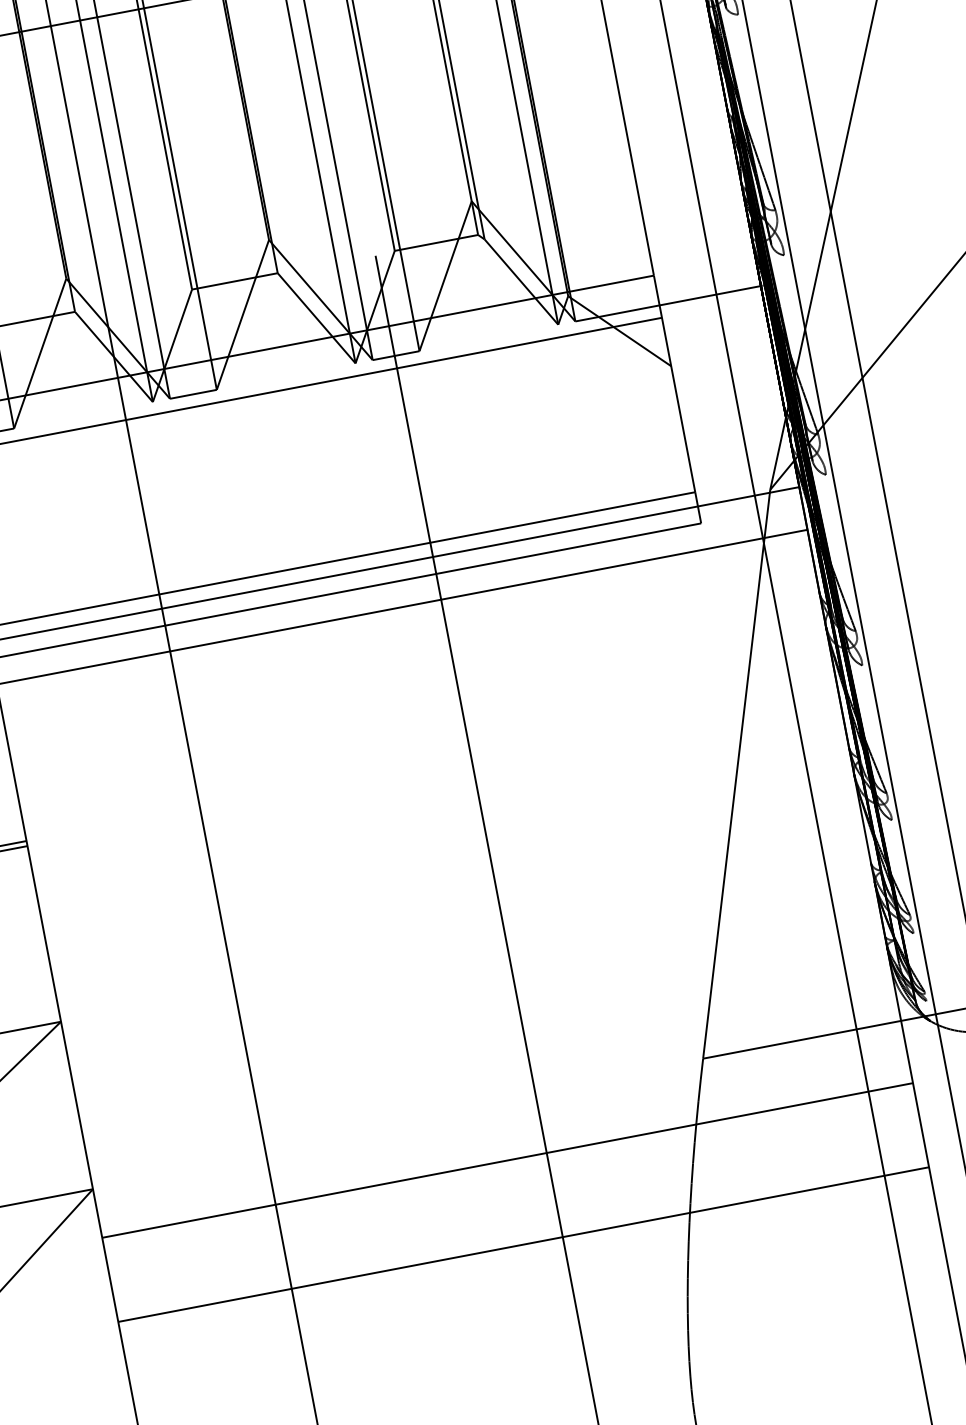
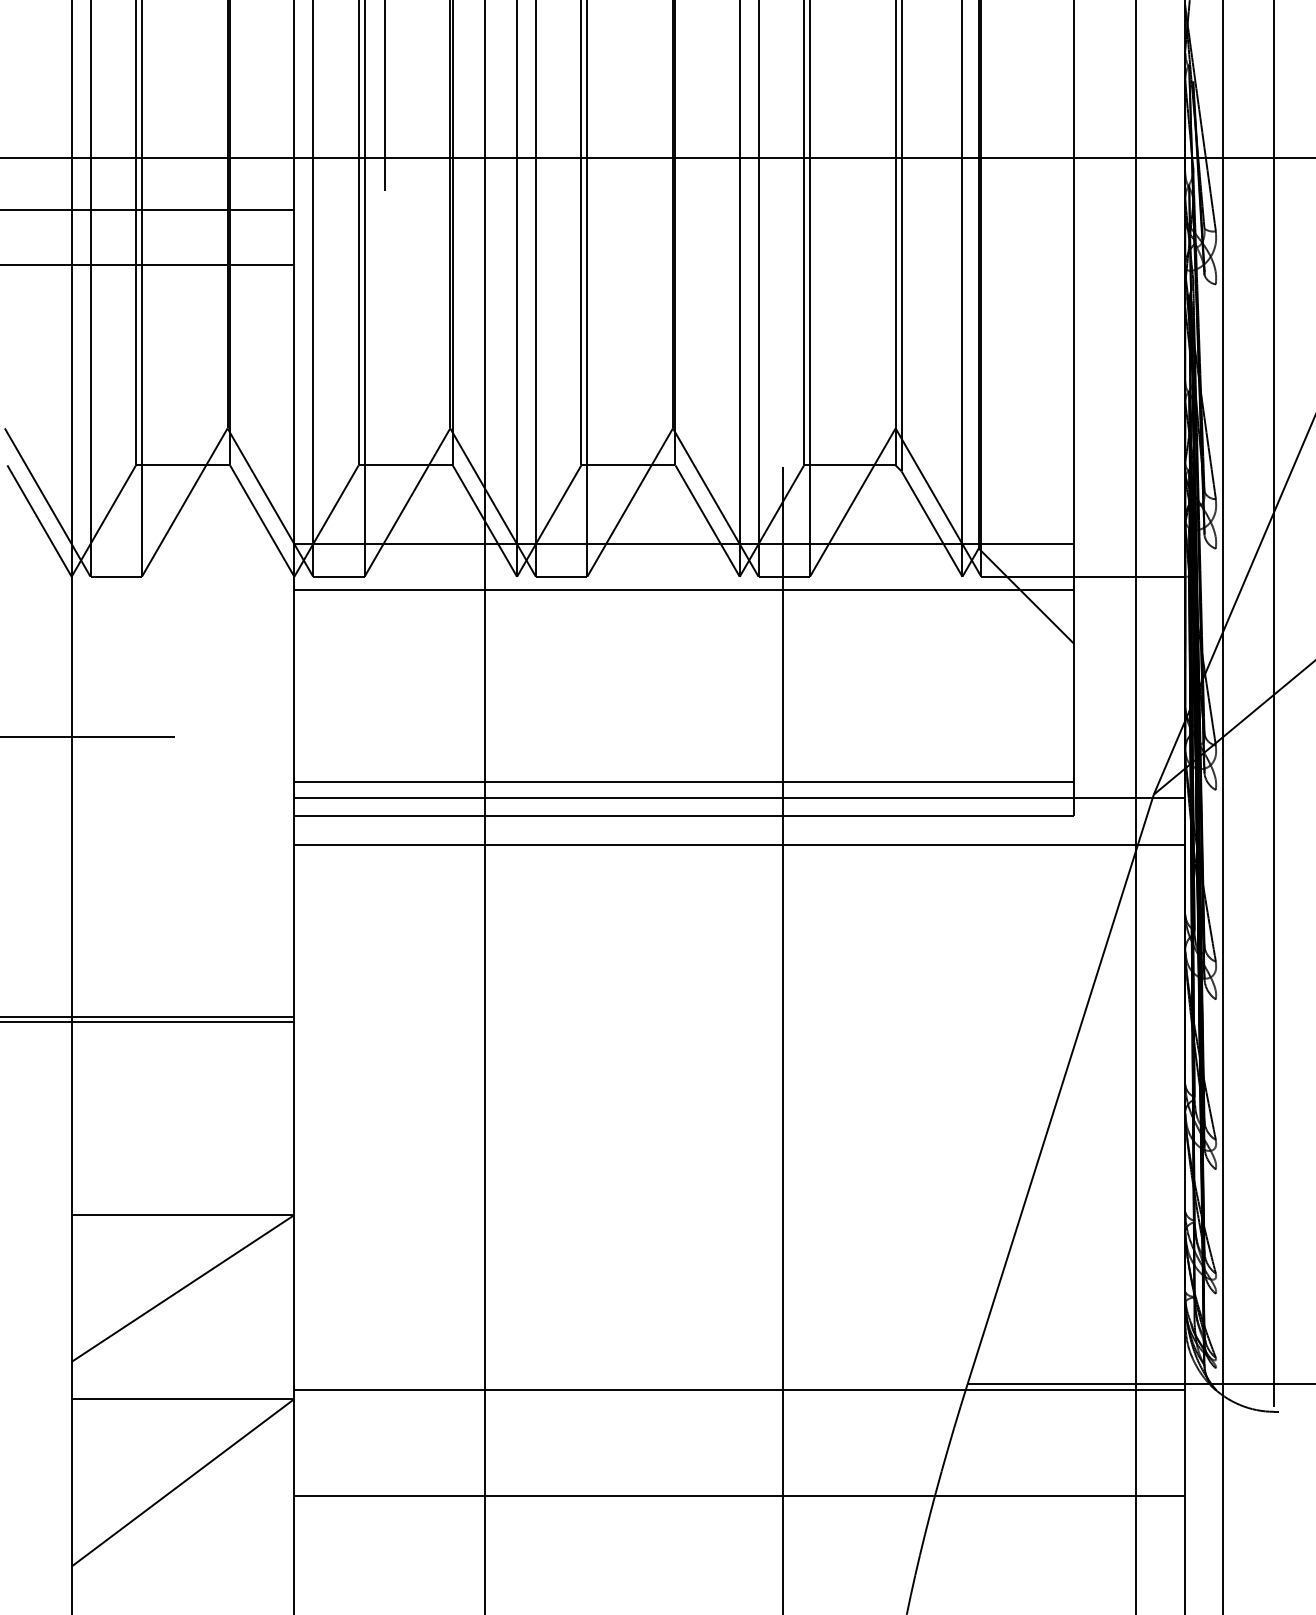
line: (507, 1160) -> (739, 1390), moved
line: (523, 1244) -> (739, 1495), moved

